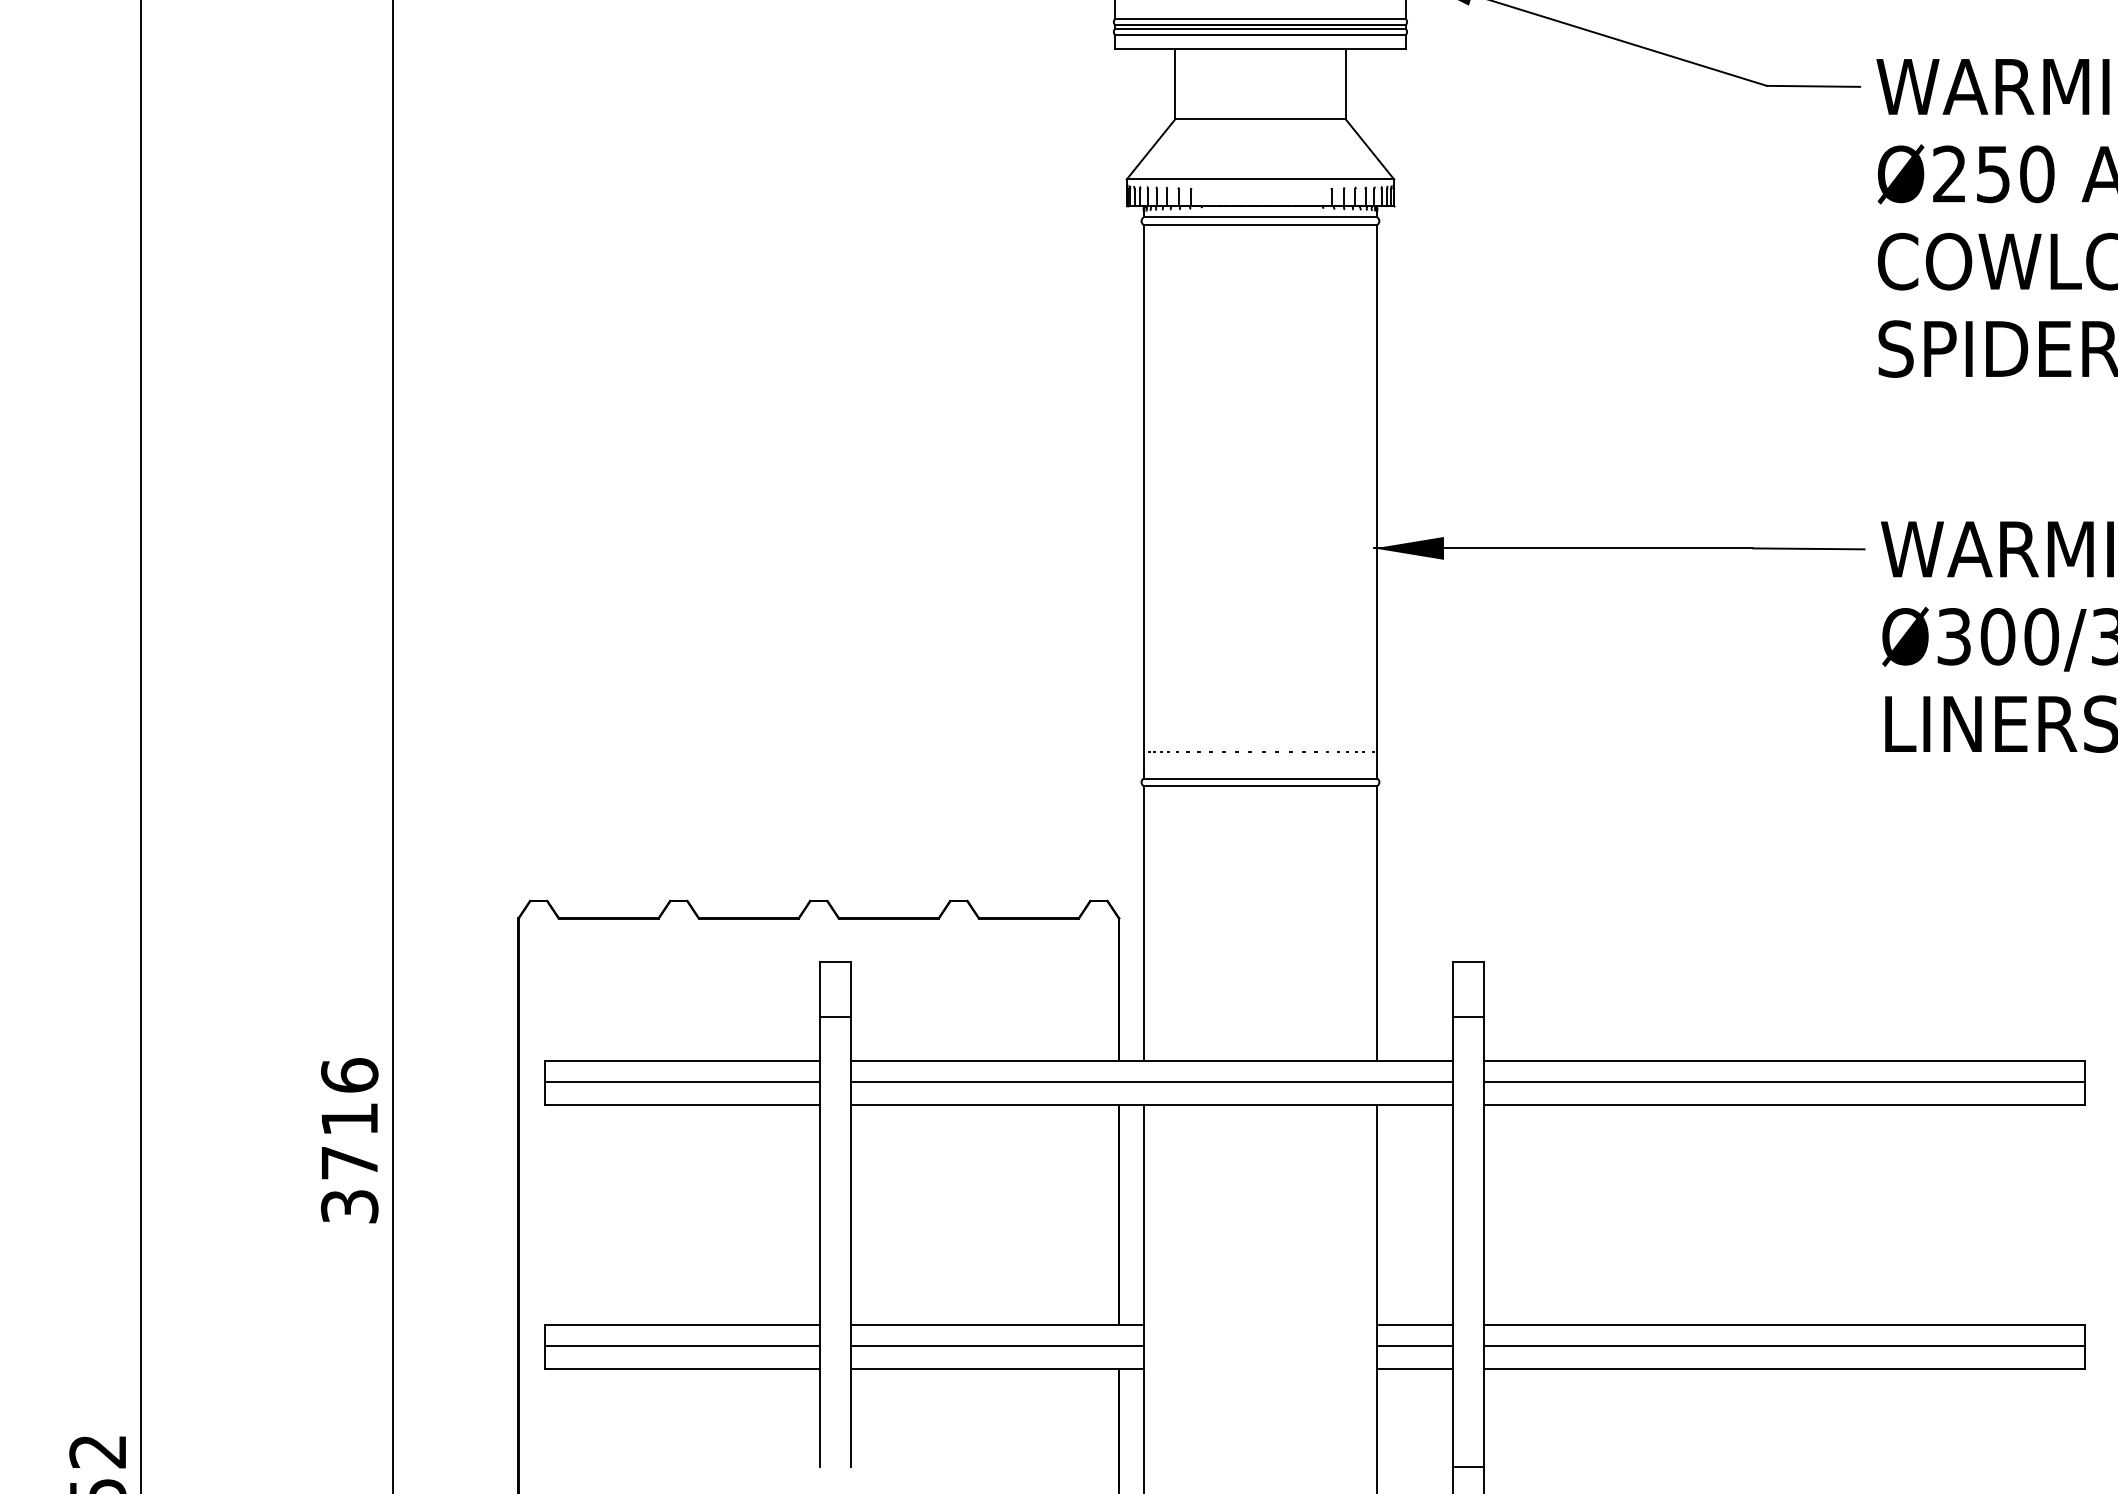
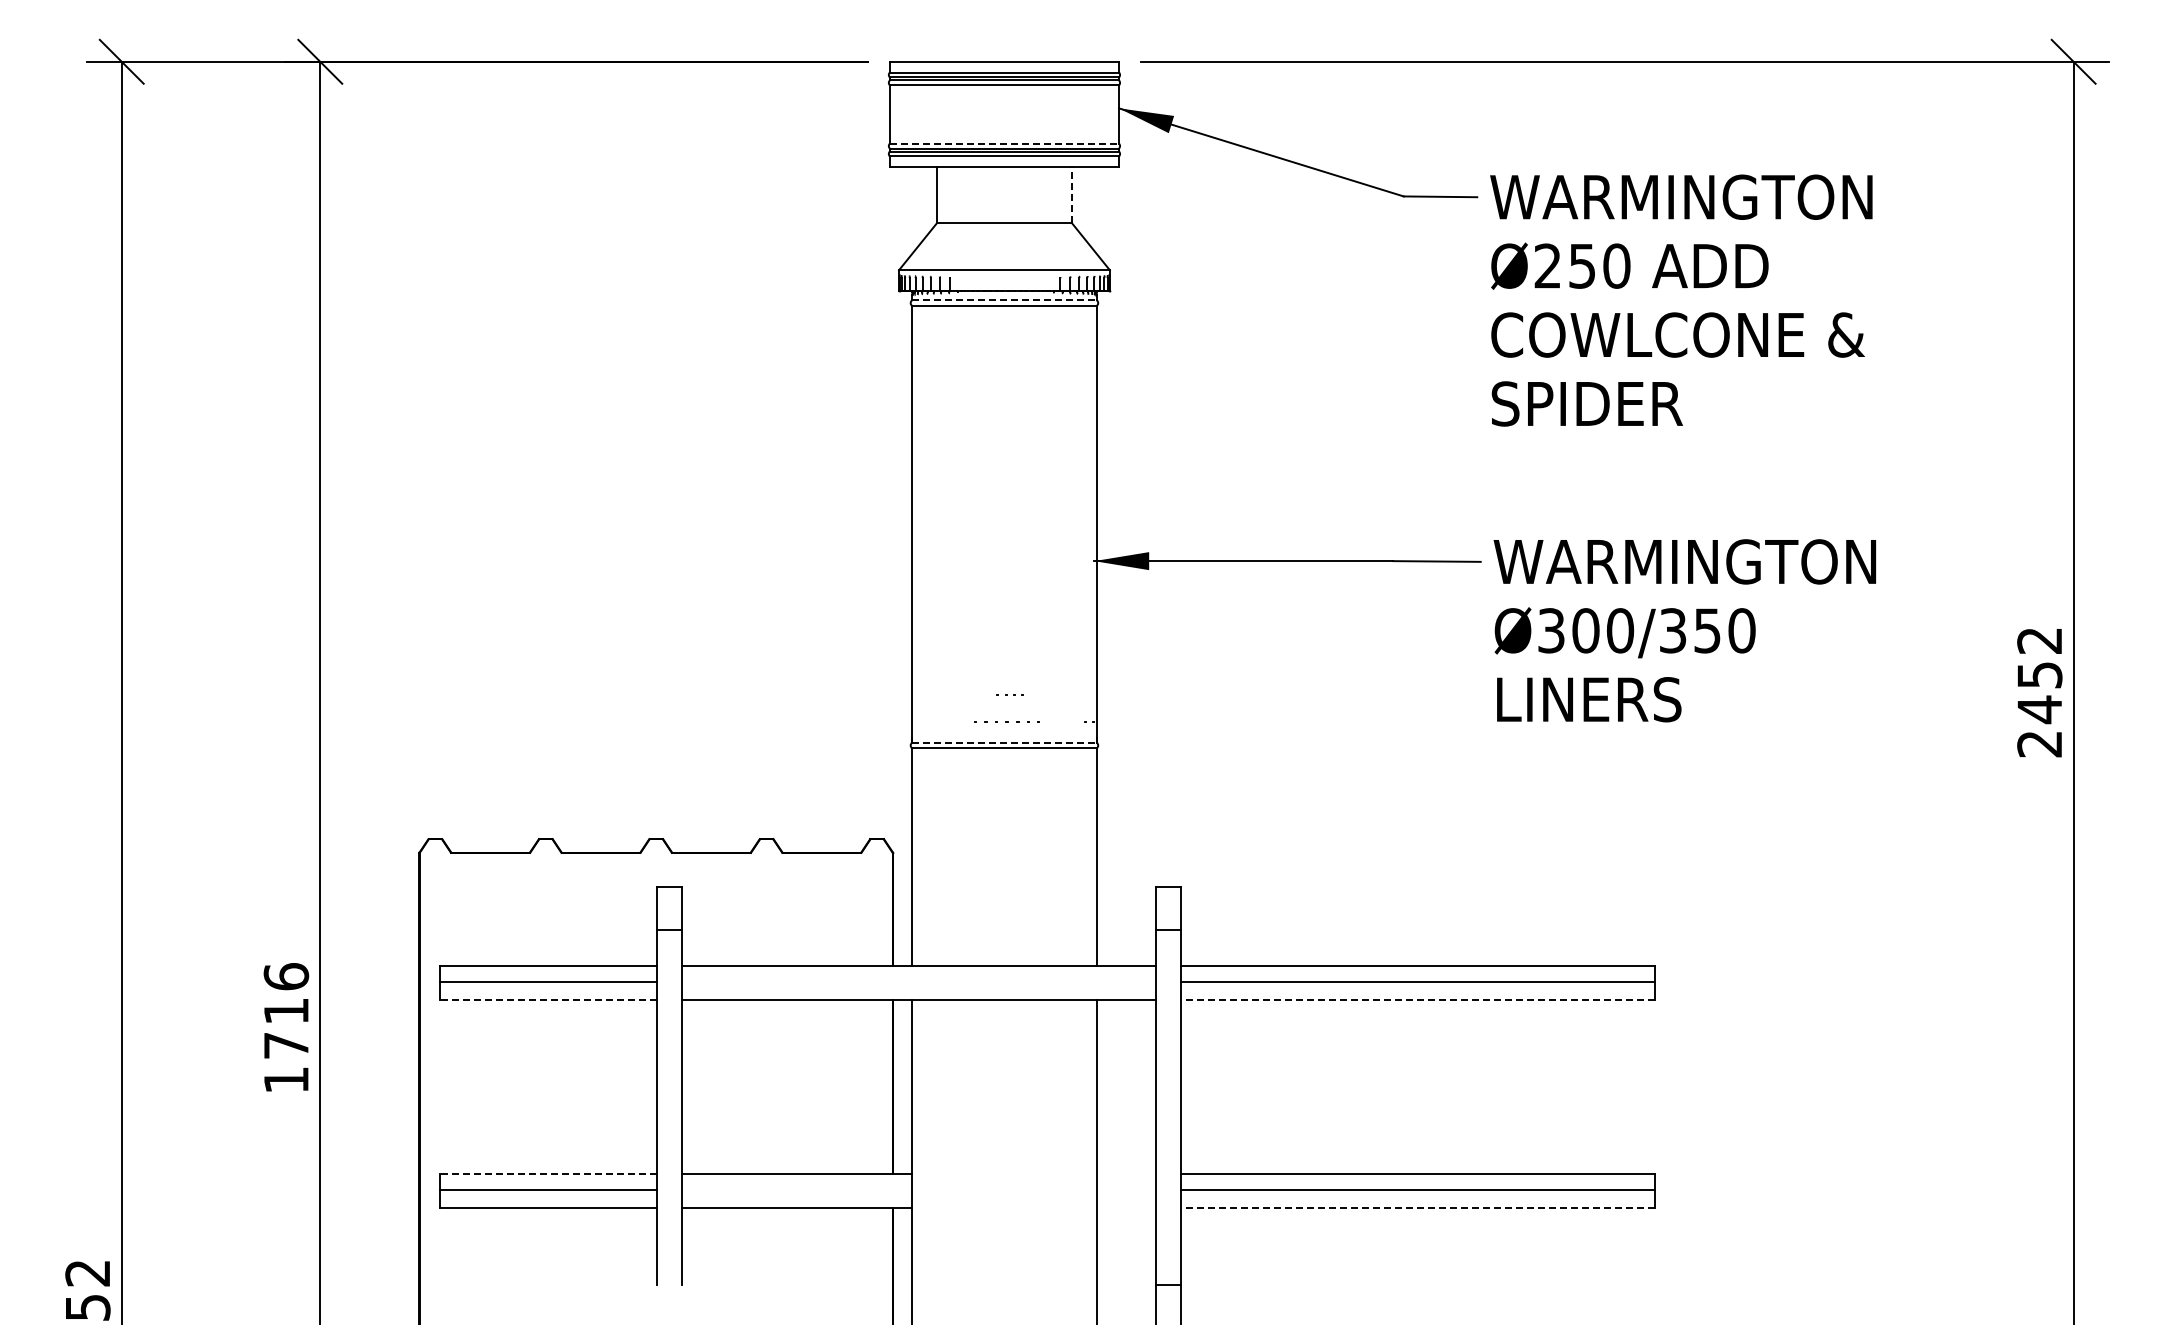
line: (1260, 18) -> (1004, 143), solid -> dashed
line: (1345, 83) -> (1071, 194), solid -> dashed
line: (1260, 217) -> (1004, 300), solid -> dashed
part: (1189, 751) -> (948, 721), removed
part: (1331, 751) -> (1009, 694), moved
line: (1260, 778) -> (1004, 742), solid -> dashed
line: (1151, 1081) -> (918, 981), removed
line: (682, 1104) -> (548, 999), solid -> dashed
line: (1784, 1104) -> (1417, 999), solid -> dashed
text: (349, 1207) -> (286, 1080), 3716 -> 1716
line: (682, 1325) -> (548, 1173), solid -> dashed
line: (1413, 1325) -> (1125, 1173), removed
line: (996, 1345) -> (796, 1189), removed
line: (1413, 1345) -> (1125, 1189), removed
line: (1413, 1369) -> (1125, 1208), removed
line: (1784, 1369) -> (1417, 1208), solid -> dashed

